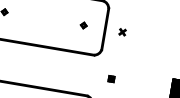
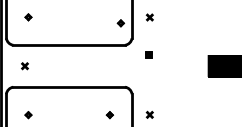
part: (83, 25) -> (120, 23), moved
part: (111, 79) -> (148, 54), moved

